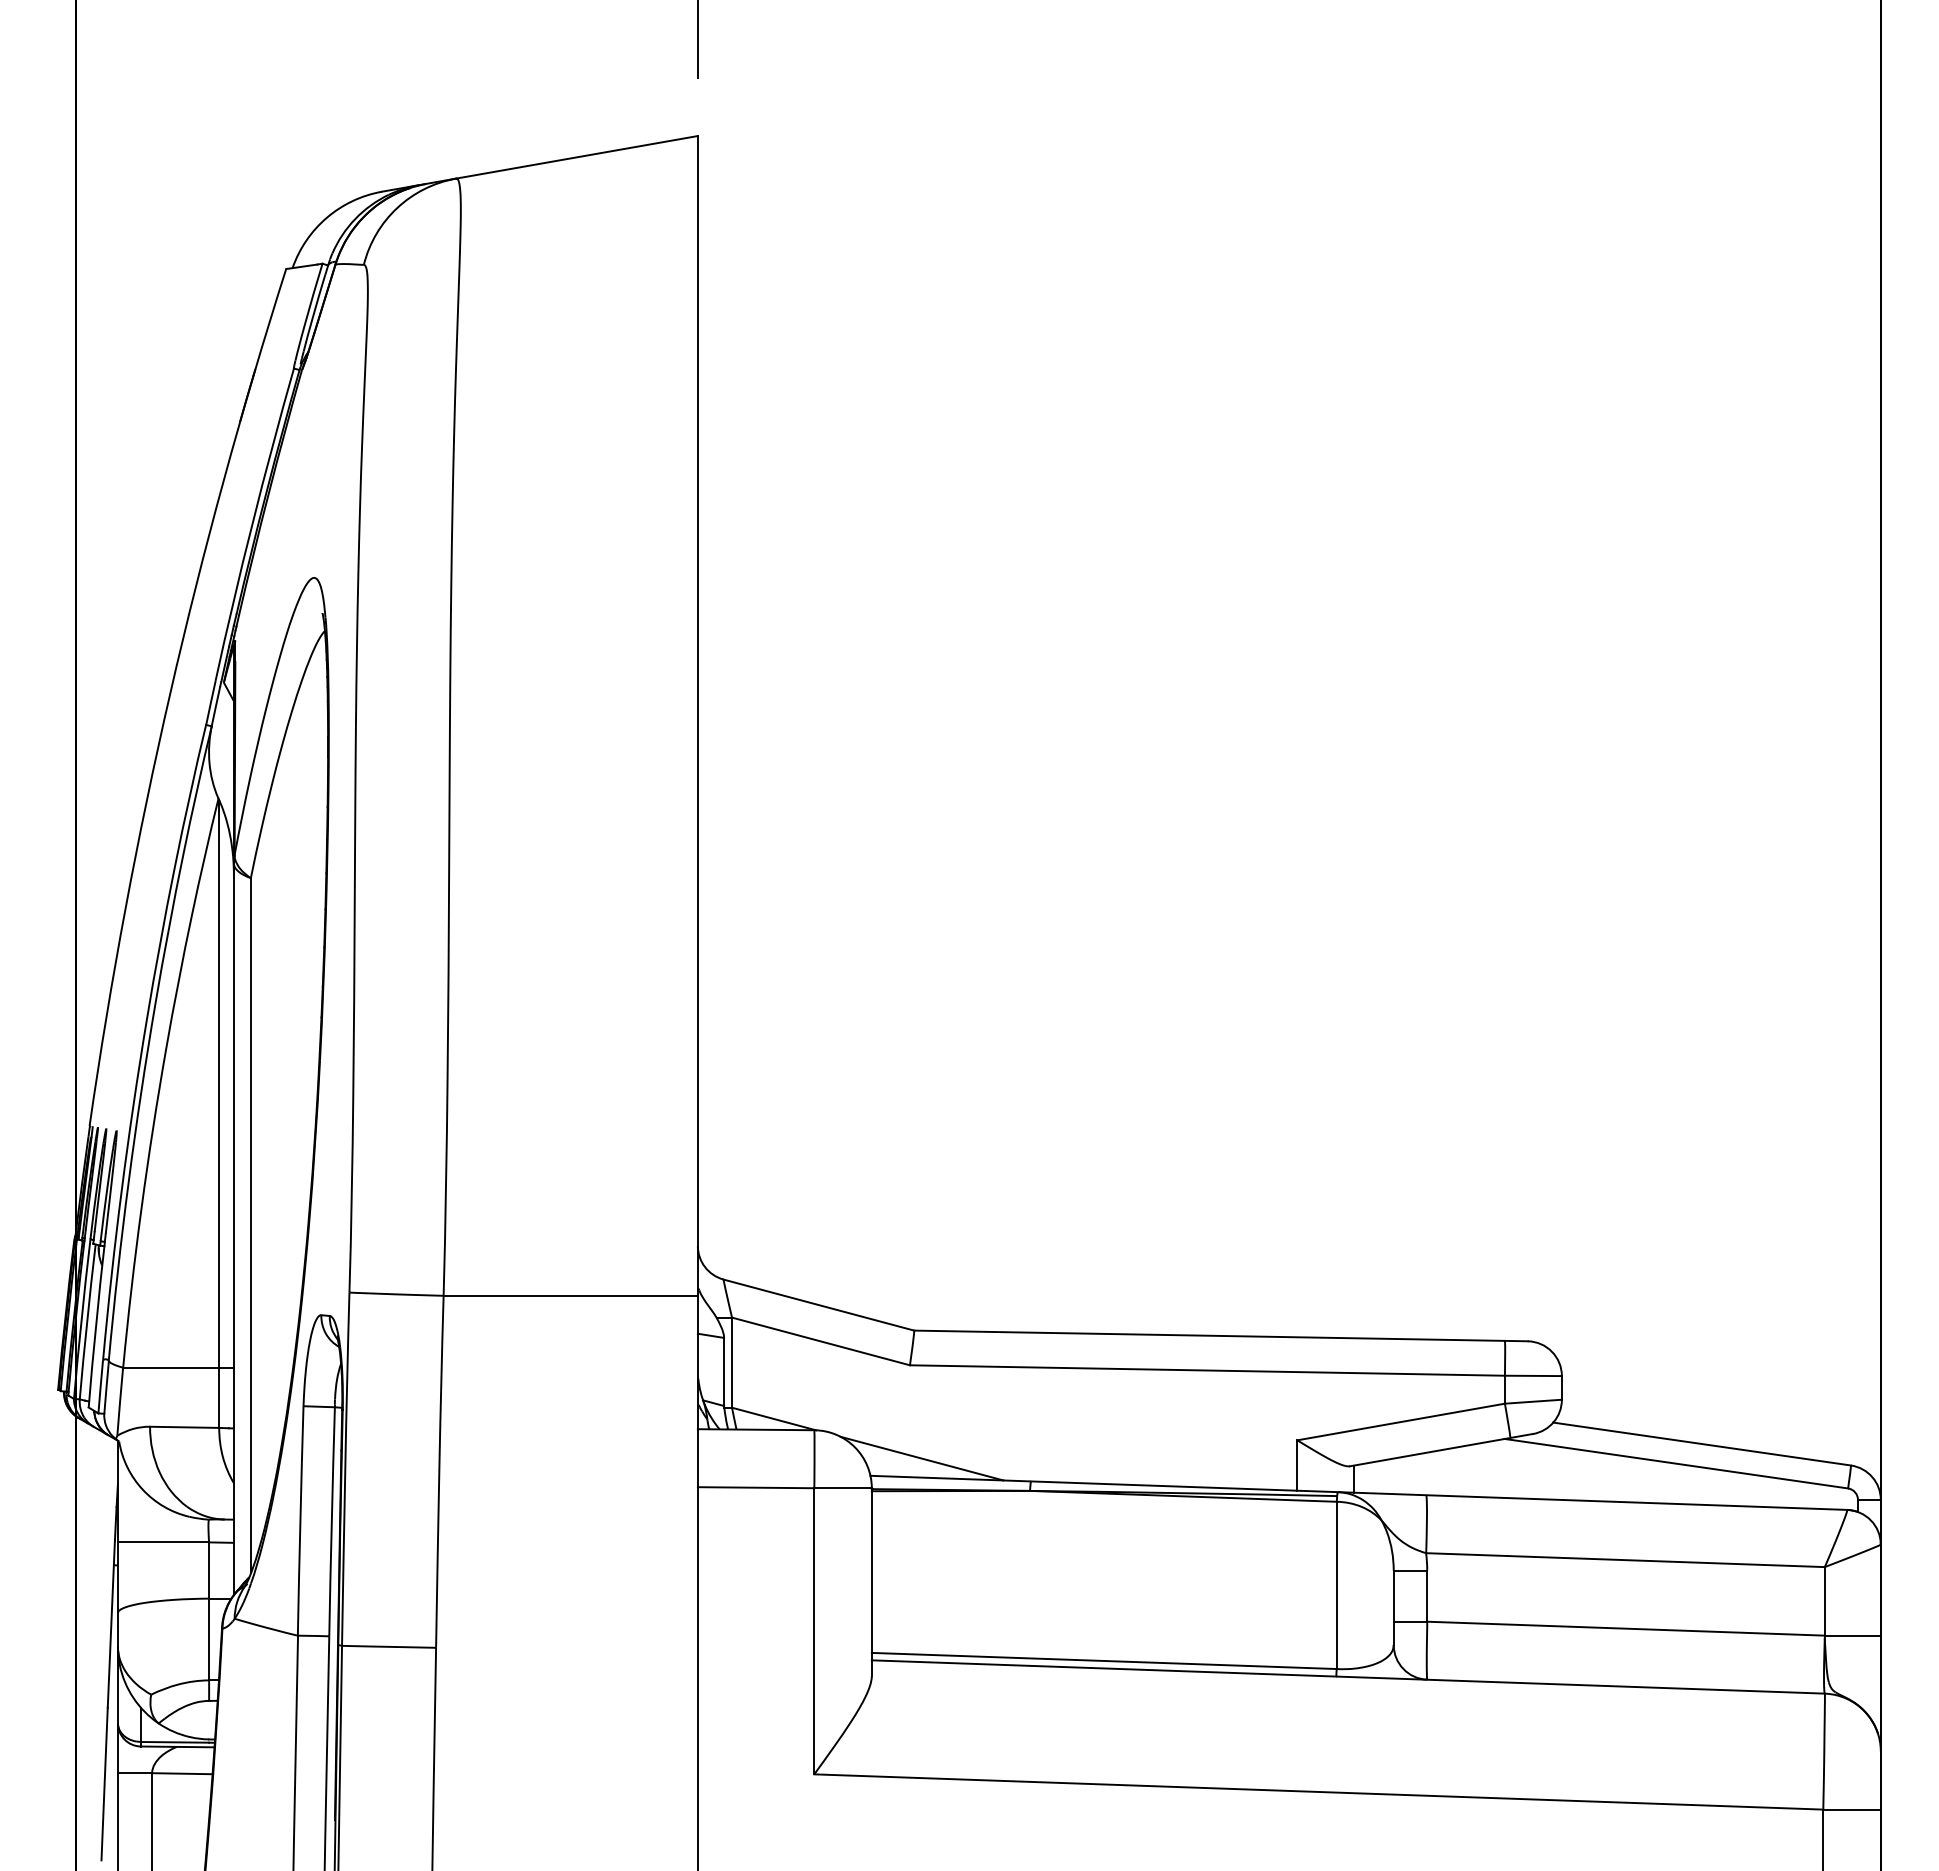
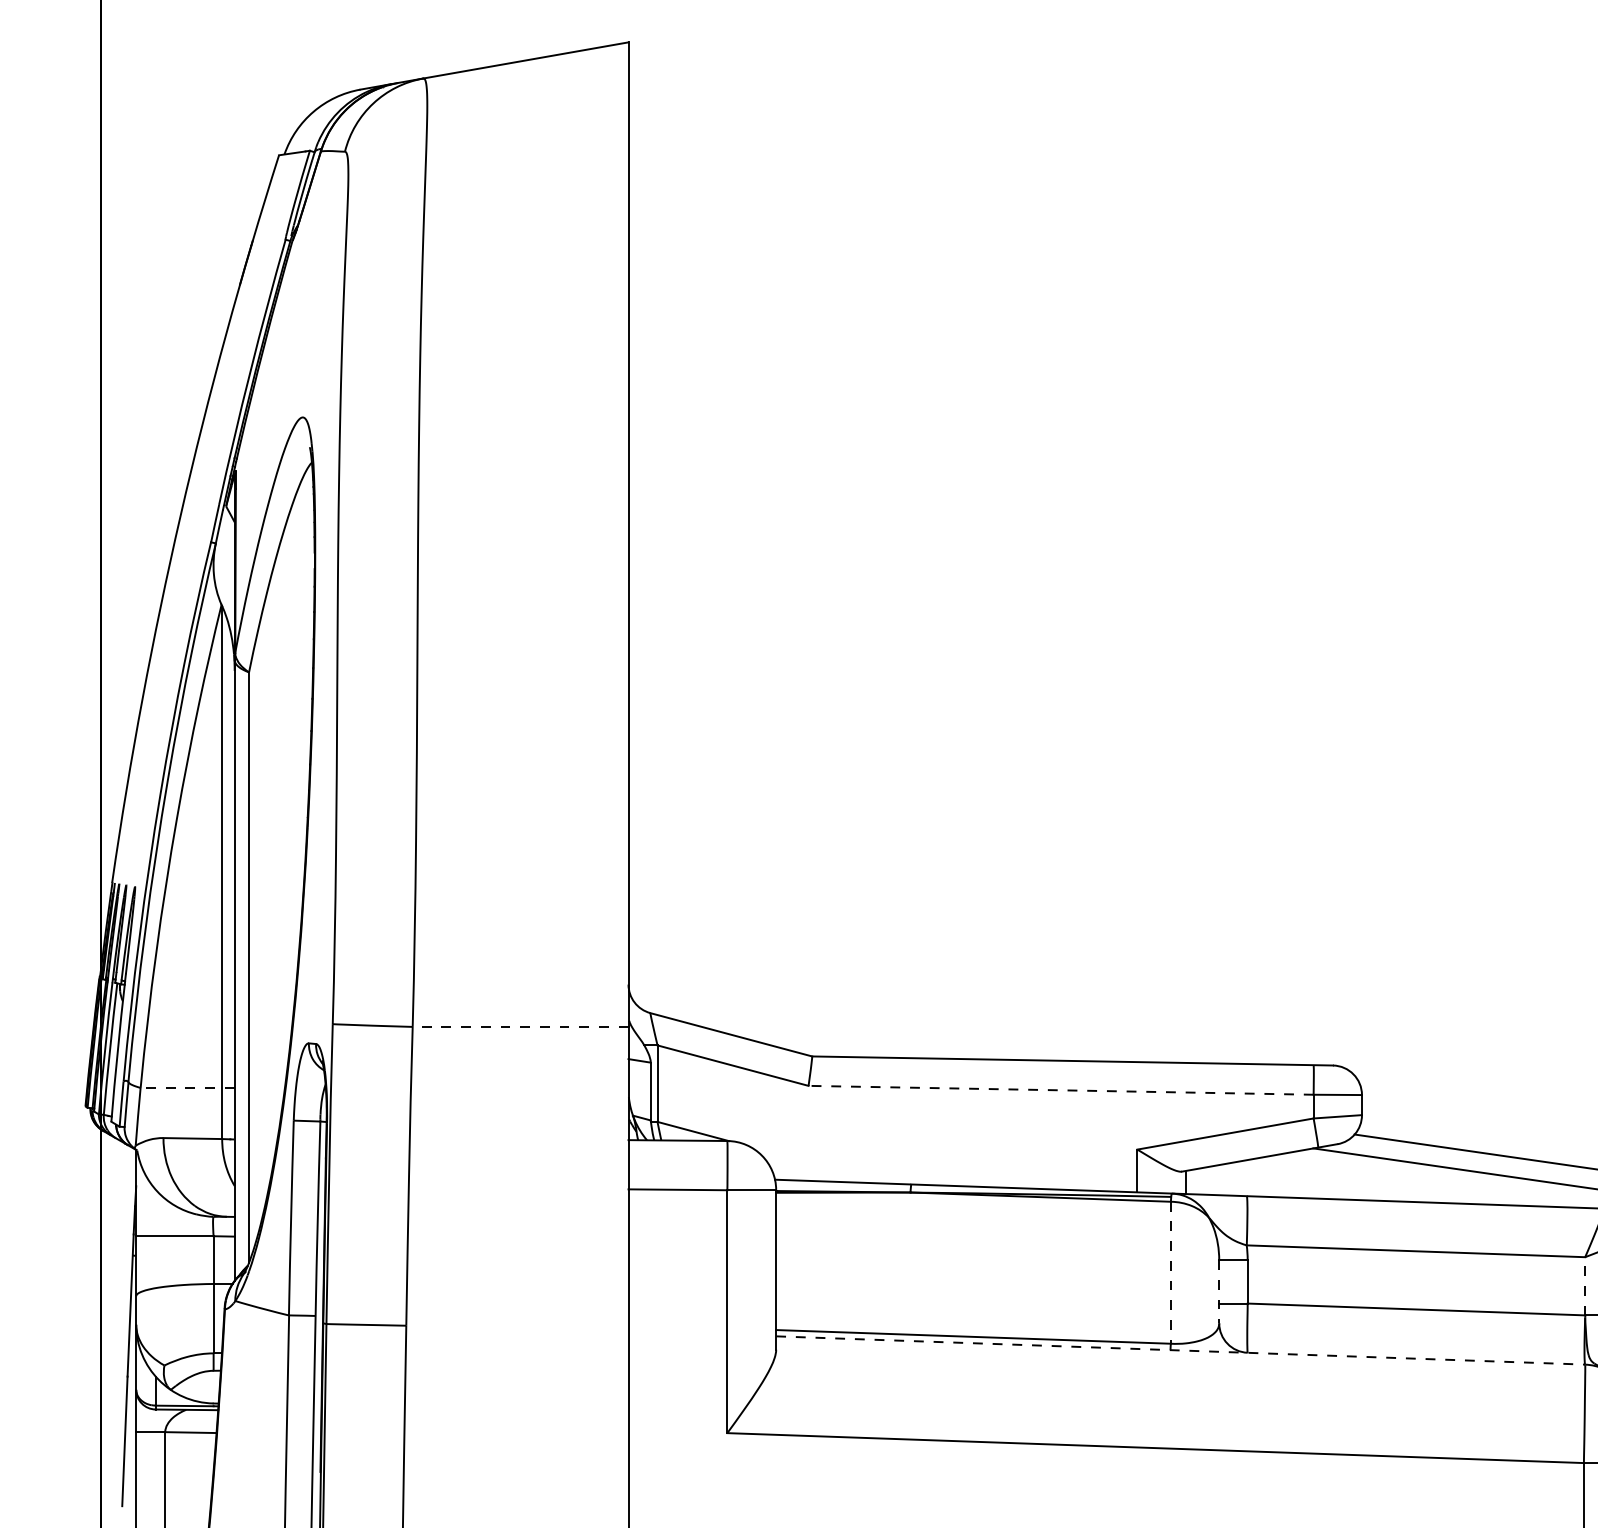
line: (570, 1295) -> (520, 1026), solid -> dashed
line: (178, 1367) -> (187, 1087), solid -> dashed
line: (1207, 1370) -> (1061, 1090), solid -> dashed
line: (921, 1458) -> (818, 1165), removed
line: (1336, 1585) -> (1170, 1272), solid -> dashed
line: (1824, 1600) -> (1584, 1285), solid -> dashed
line: (1393, 1608) -> (1219, 1292), solid -> dashed
line: (1348, 1676) -> (1180, 1350), solid -> dashed

